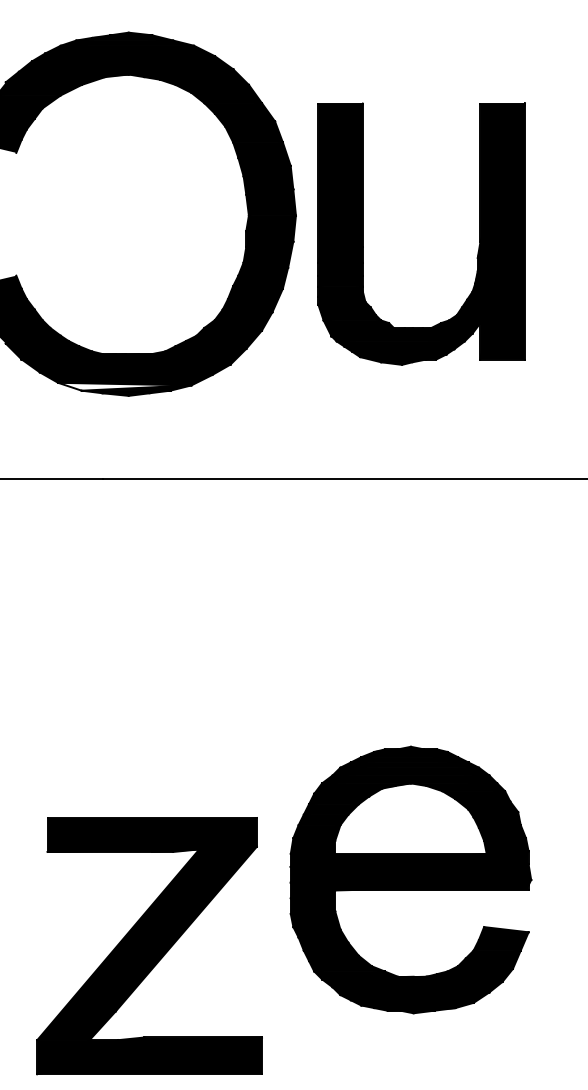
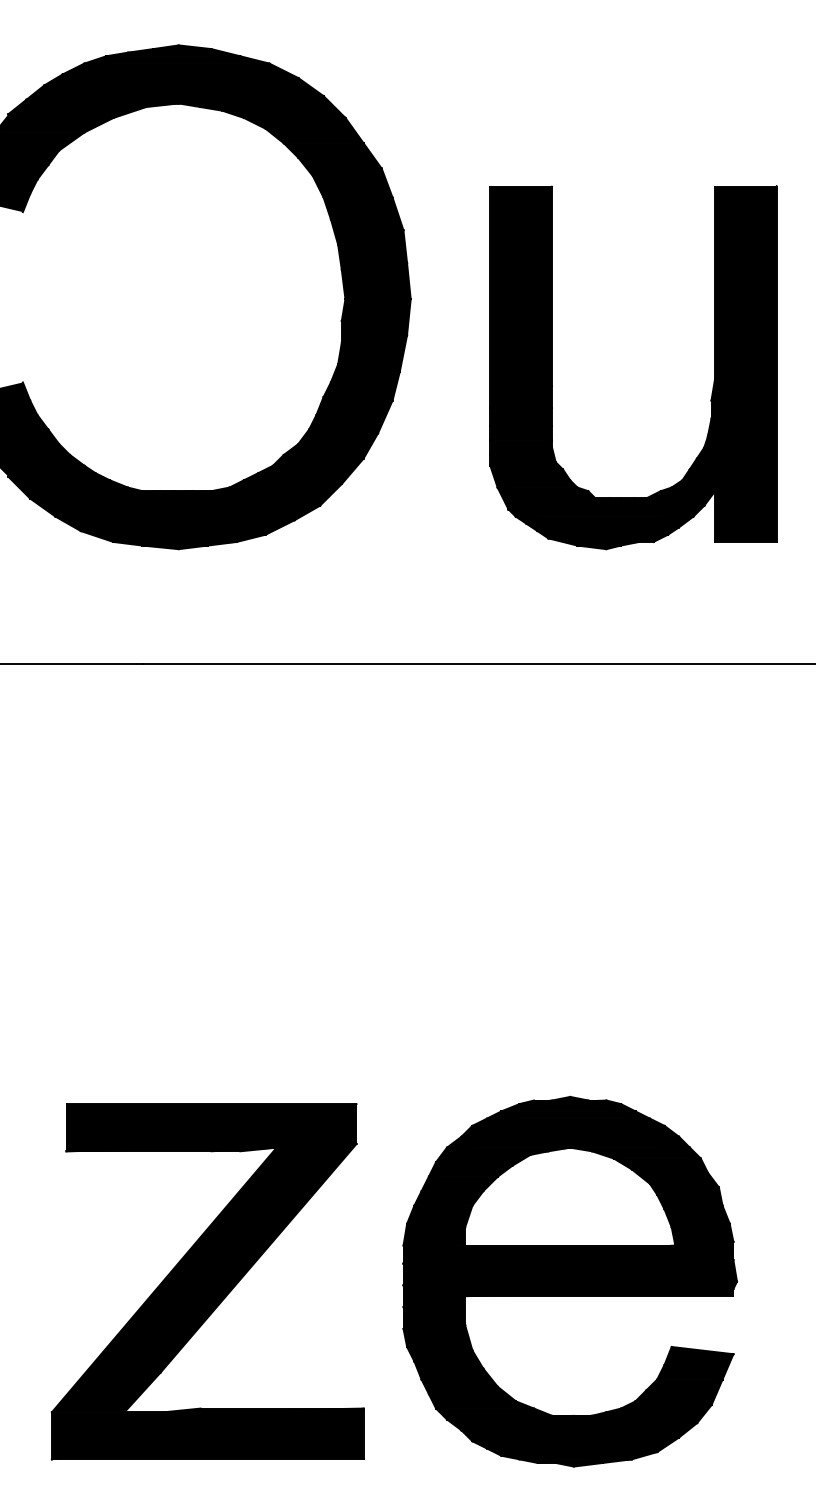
part: (363, 233) -> (552, 366), moved
fill: (124, 386) -> (172, 536), added
part: (410, 879) -> (569, 1280), moved
part: (149, 946) -> (207, 1282), moved

